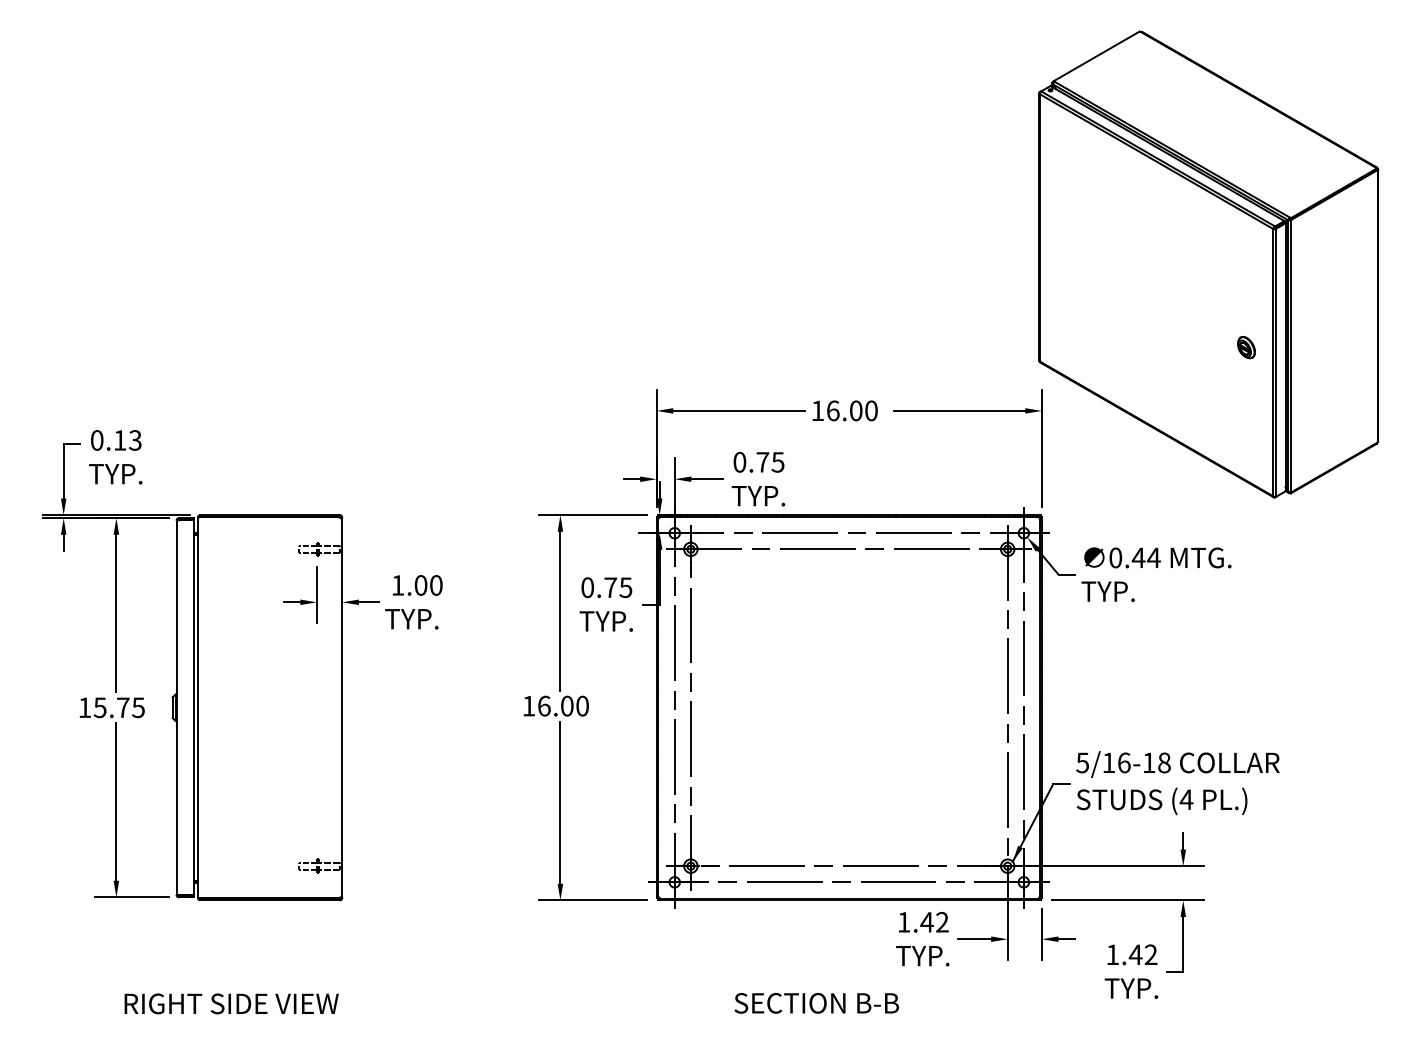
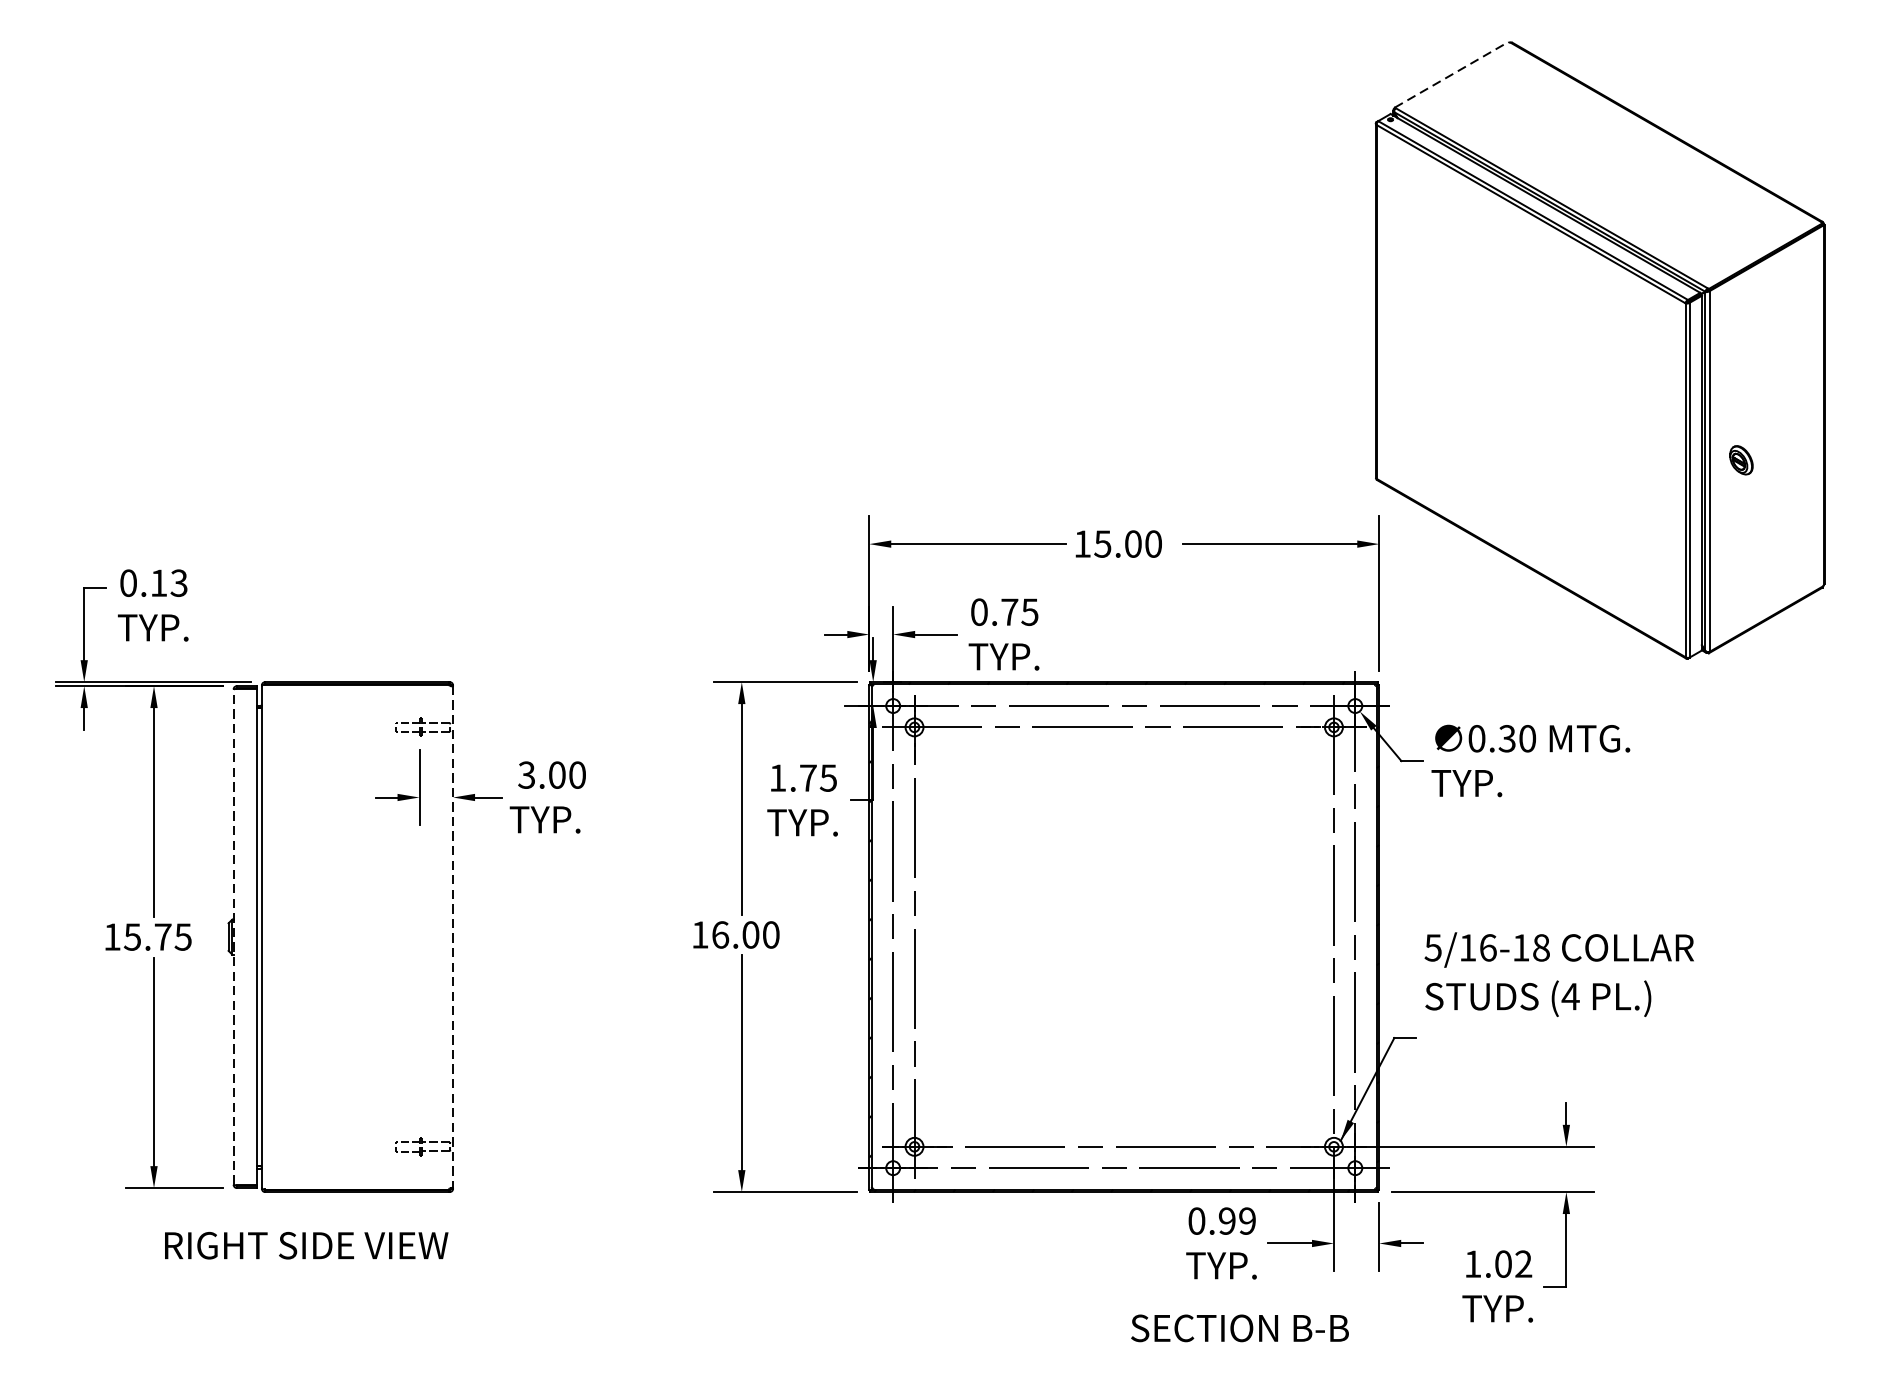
line: (1096, 56) -> (1451, 74), solid -> dashed
part: (1246, 347) -> (1741, 460), moved
text: (832, 410) -> (1102, 543), 16.00 -> 15.00
text: (1145, 557) -> (1516, 738), 0.44 -> 0.30
text: (397, 585) -> (526, 775), 1.00 -> 3.00
text: (587, 587) -> (777, 777), 0.75 -> 1.75
line: (176, 707) -> (233, 936), solid -> dashed
line: (342, 707) -> (453, 936), solid -> dashed
text: (1177, 783) -> (1558, 975), moved
text: (923, 922) -> (1222, 1221), 1.42 -> 0.99
text: (1135, 954) -> (1503, 1263), 1.42 -> 1.02
text: (231, 1003) -> (306, 1245), moved
text: (816, 1003) -> (1239, 1328), moved

